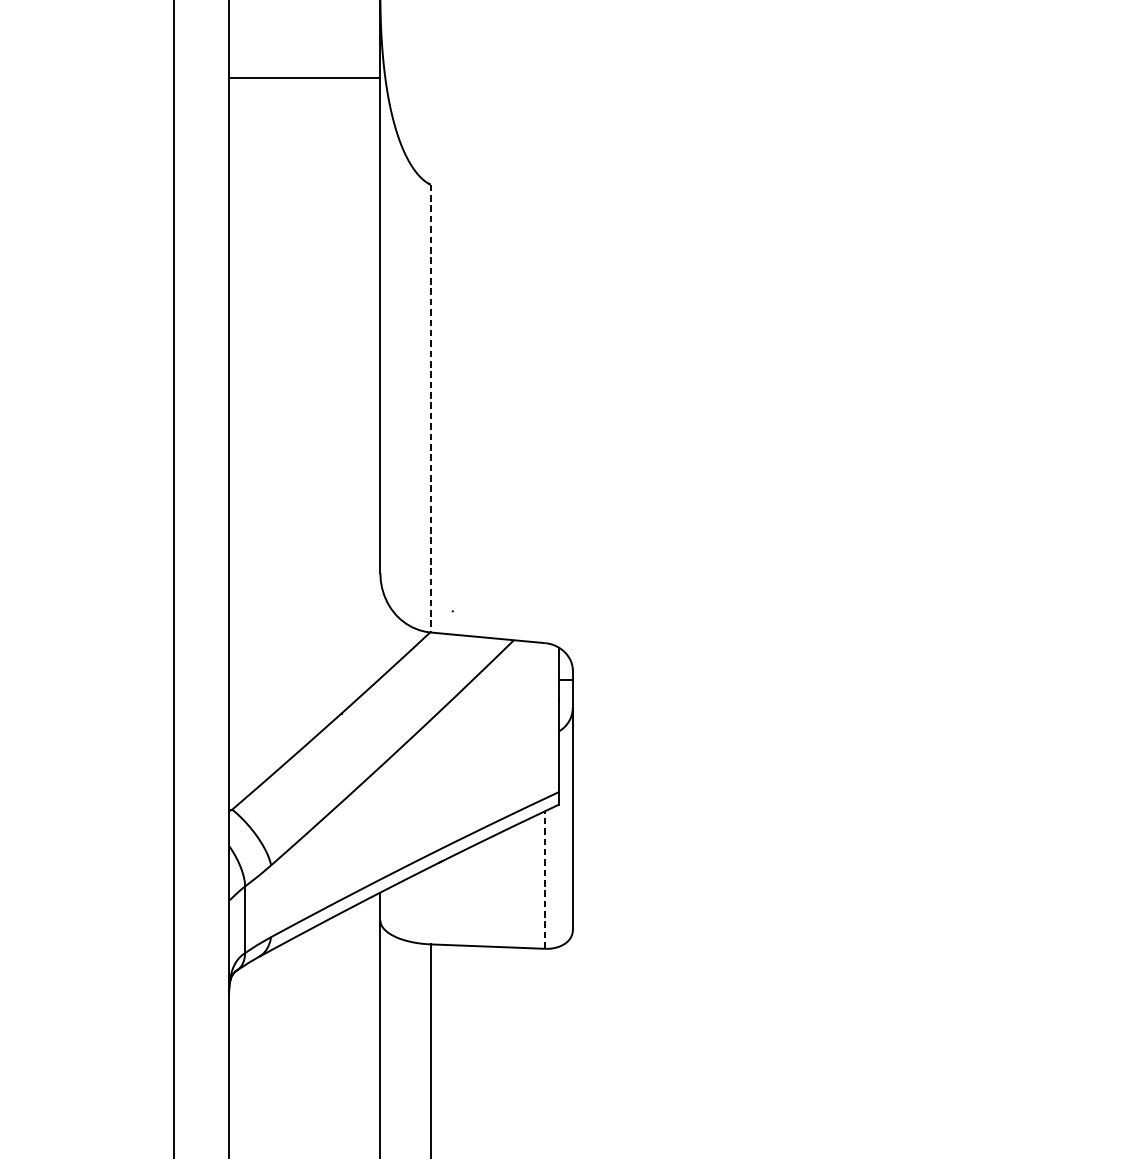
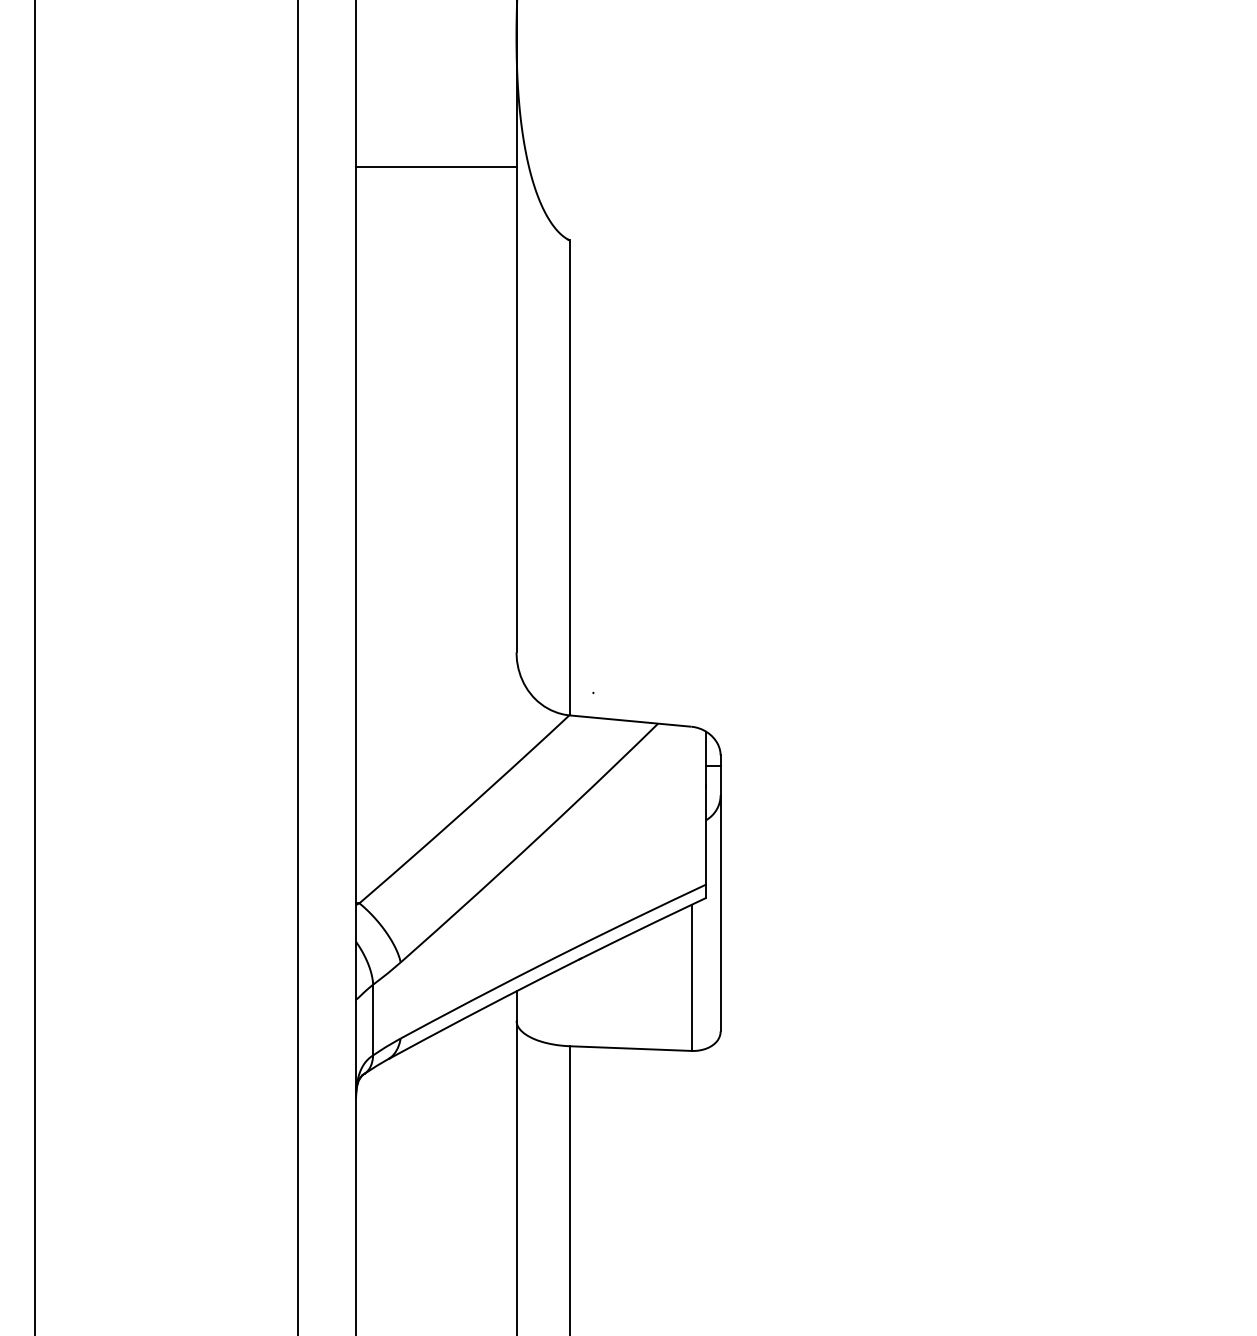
line: (304, 78) -> (436, 166), moved
line: (430, 409) -> (569, 478), dashed -> solid
line: (545, 879) -> (691, 977), dashed -> solid

